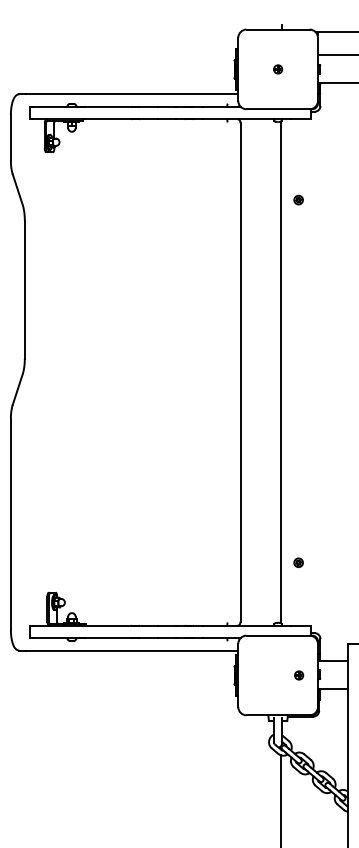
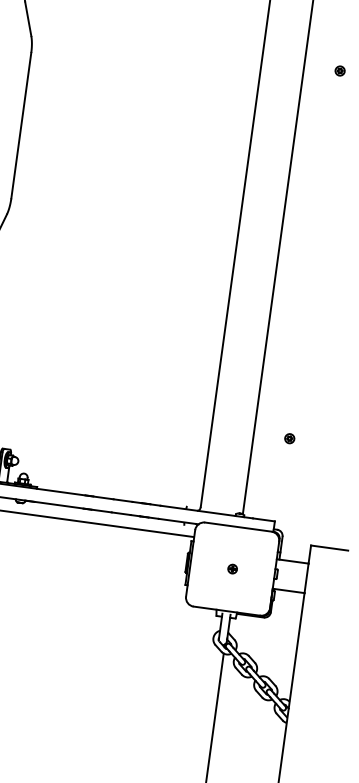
part: (298, 199) -> (340, 70), moved
part: (298, 562) -> (289, 438), moved
part: (299, 675) -> (233, 569), moved

